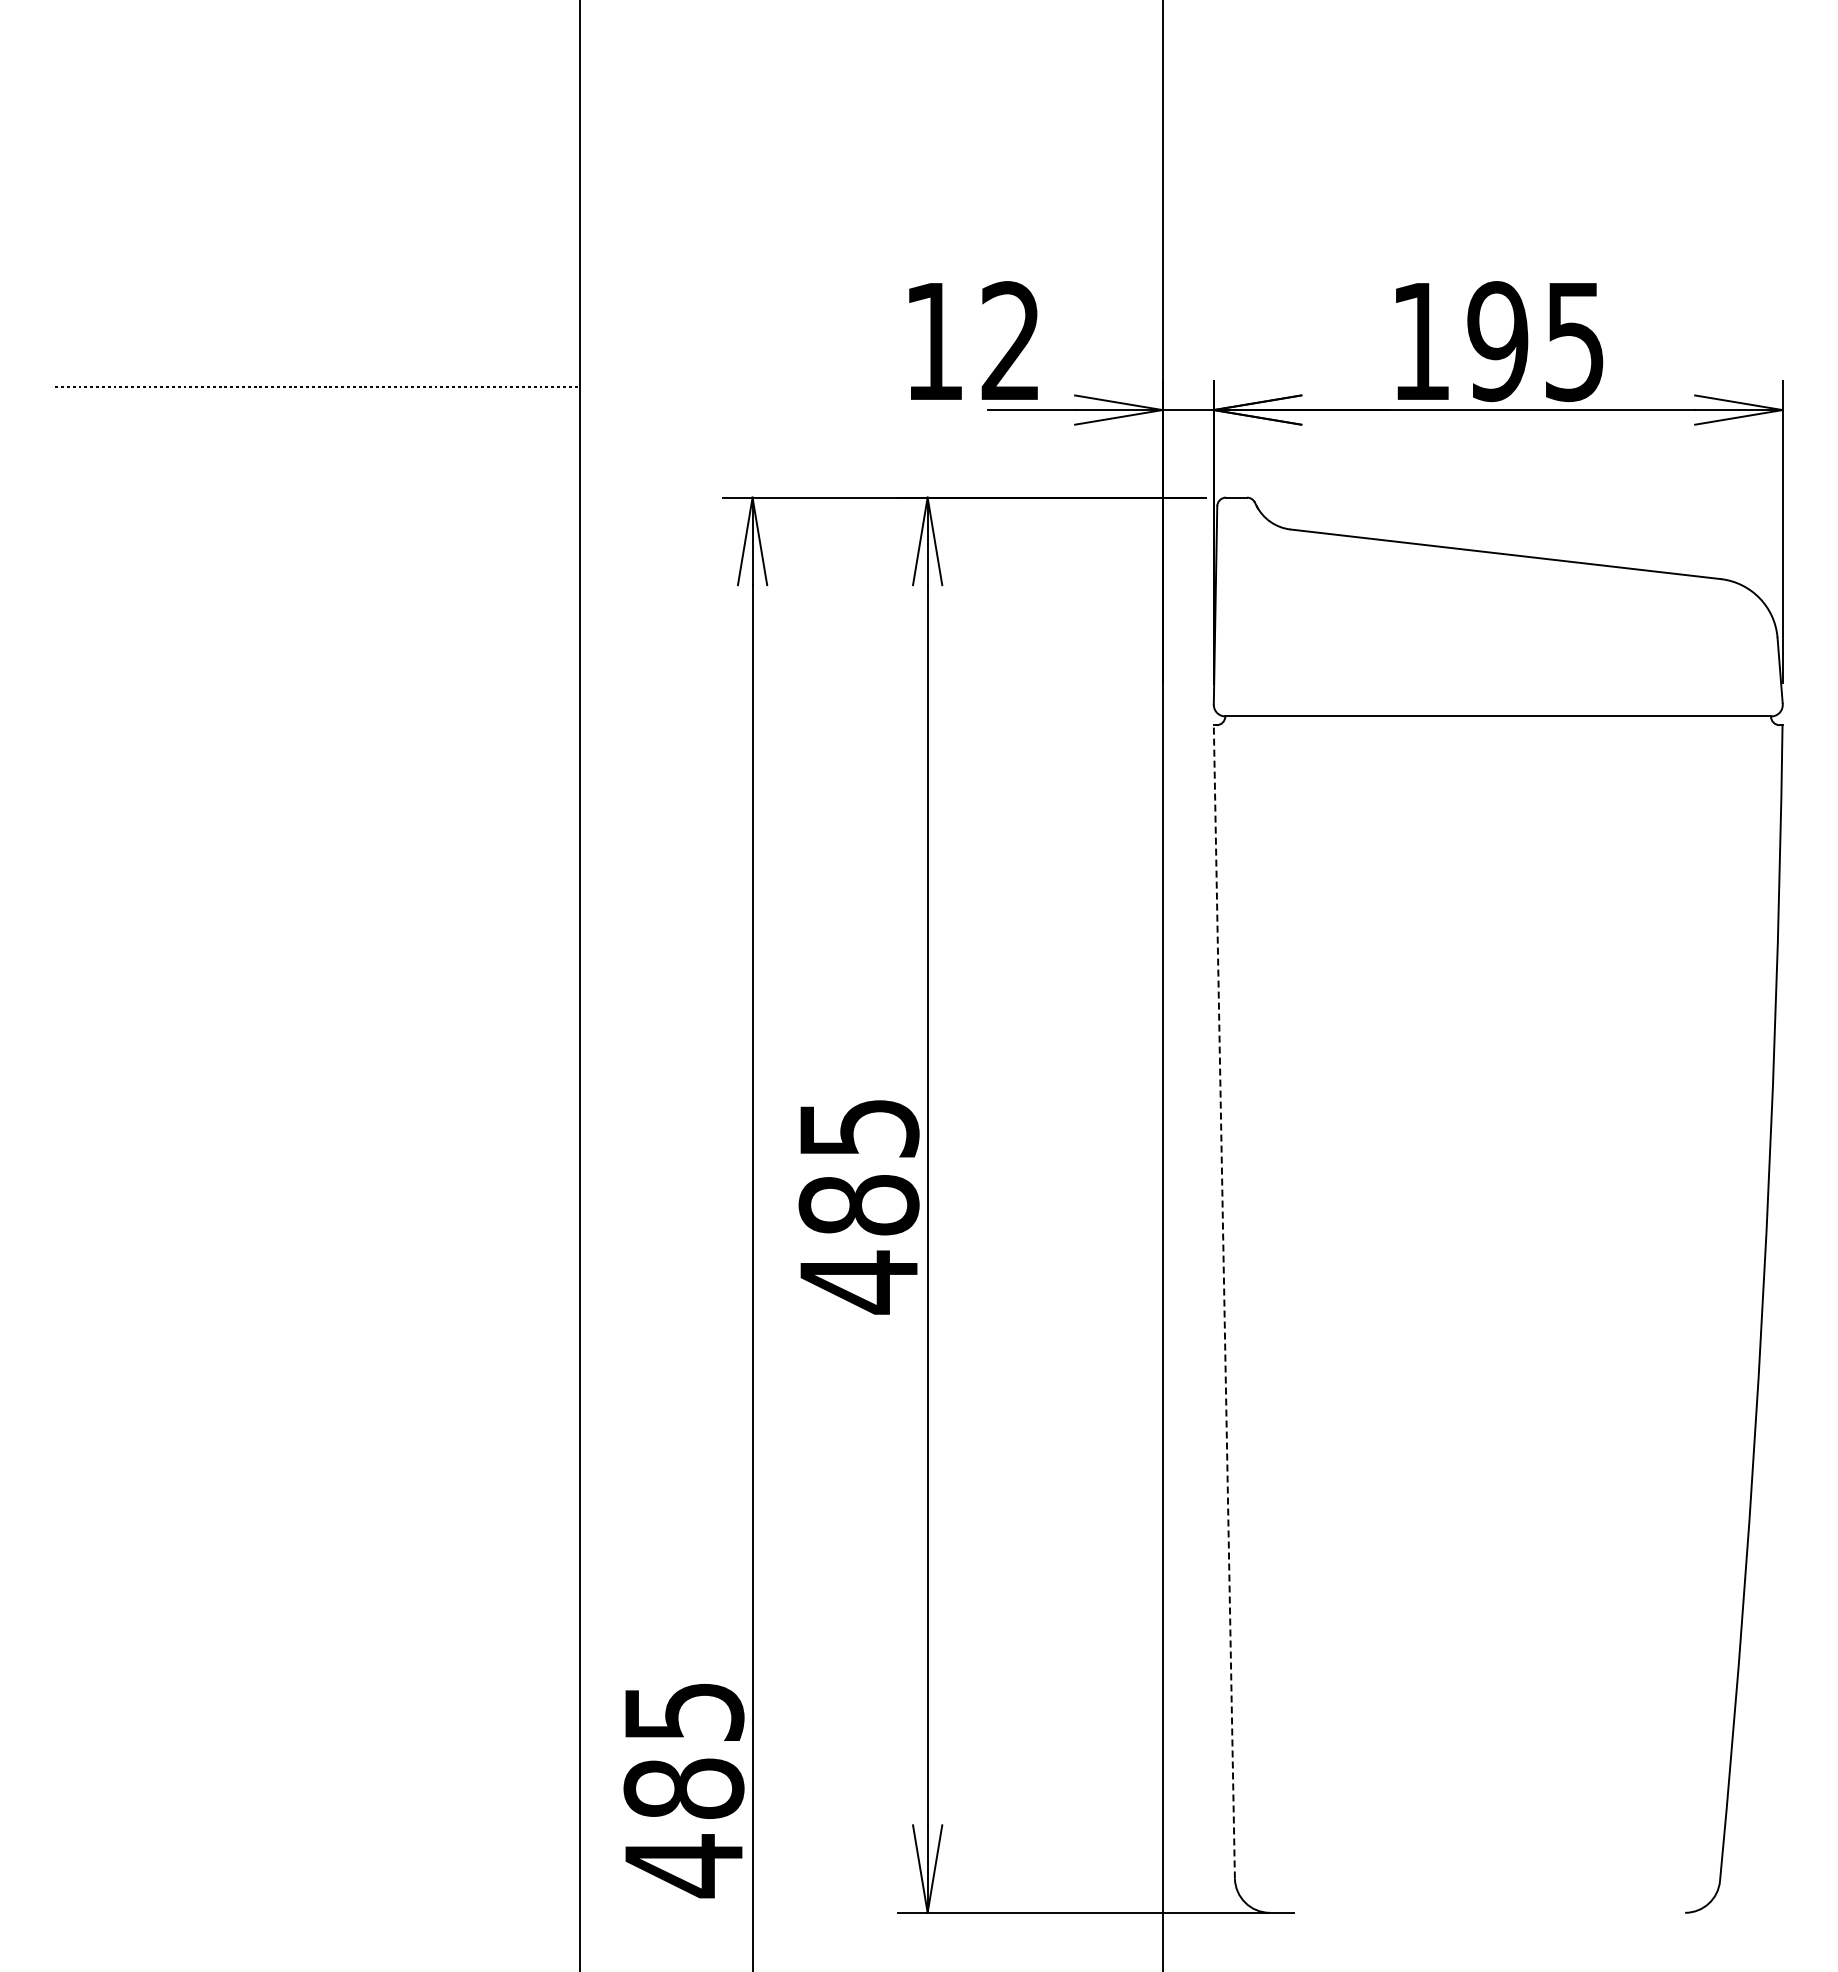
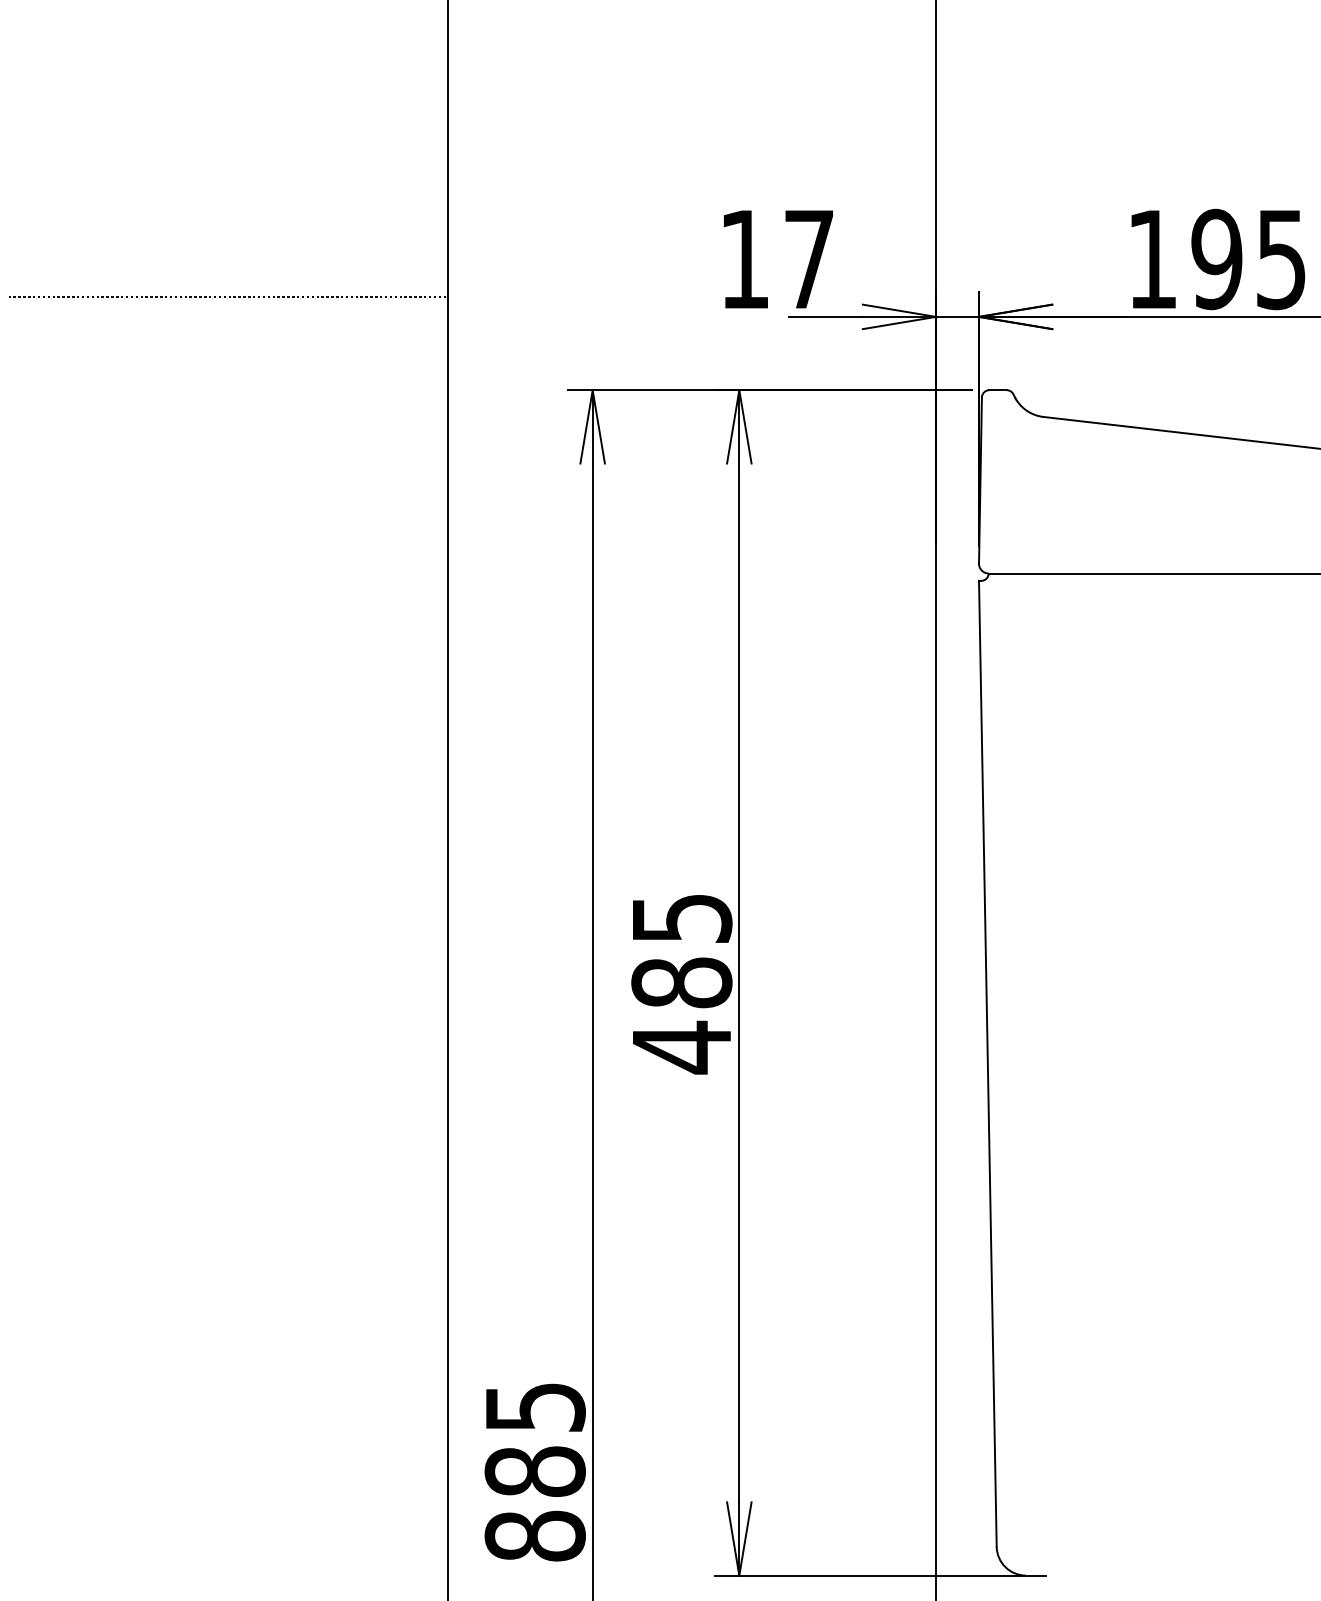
text: (1010, 340) -> (808, 258), 12 -> 17
line: (1224, 1301) -> (987, 1063), dashed -> solid
text: (683, 1866) -> (534, 1536), 485 -> 885

